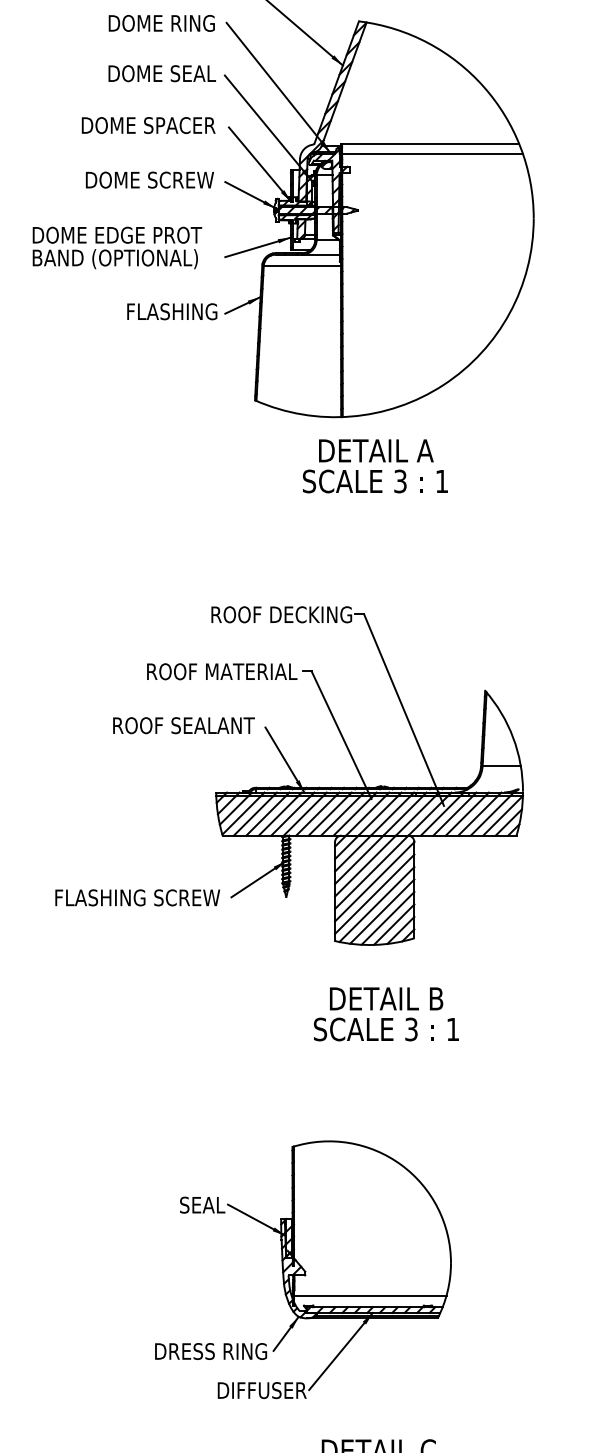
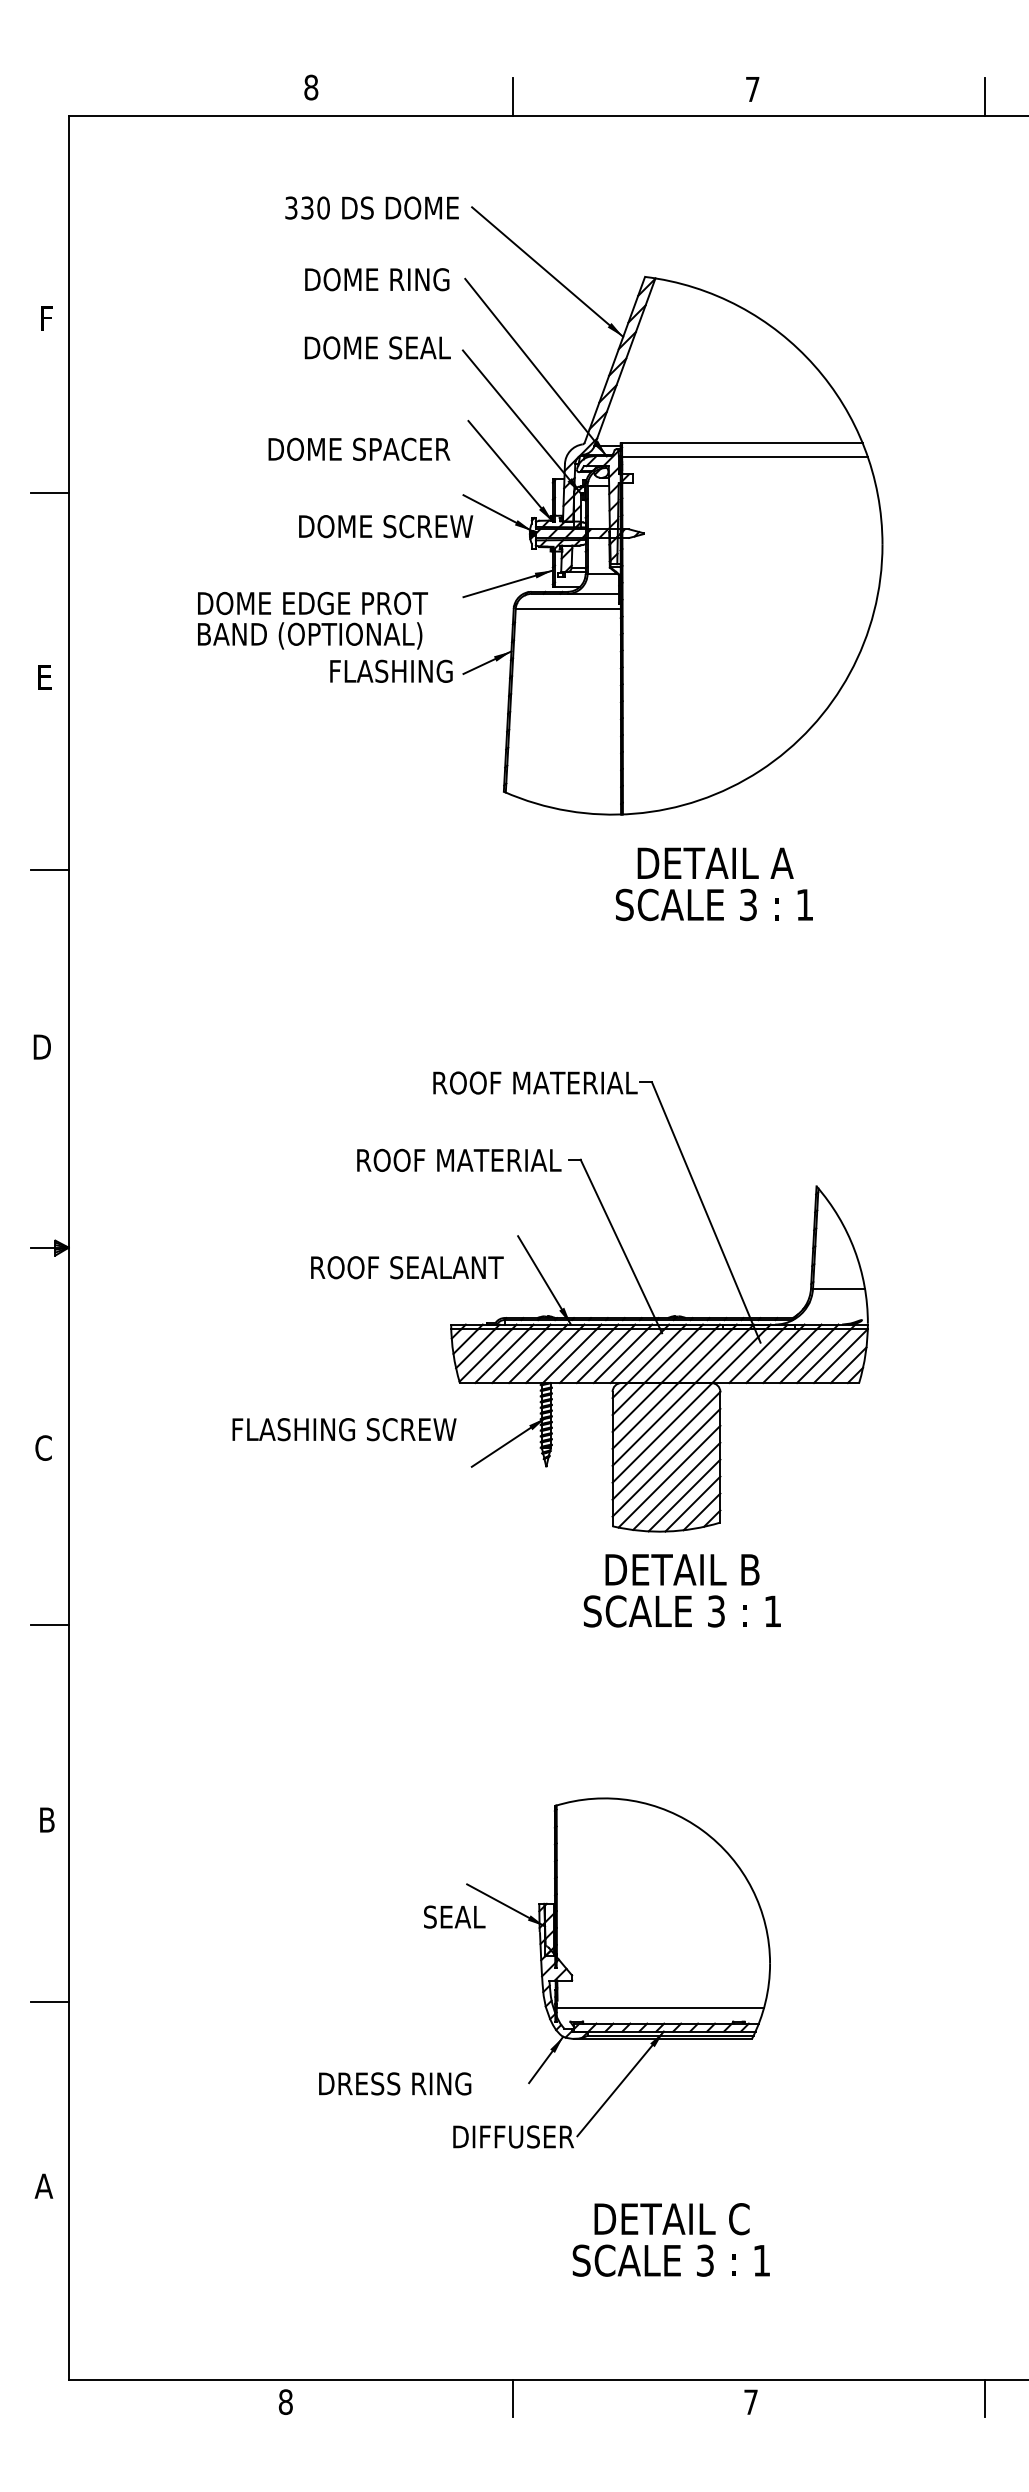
text: (148, 124) -> (359, 448), moved
text: (150, 180) -> (386, 526), moved
text: (117, 247) -> (312, 620), moved
text: (374, 466) -> (713, 884), moved
text: (278, 614) -> (535, 1082), ROOF DECKING -> ROOF MATERIAL
text: (184, 725) -> (407, 1267), moved
text: (137, 897) -> (344, 1429), moved
text: (385, 1014) -> (681, 1590), moved
text: (202, 1204) -> (454, 1916), moved
text: (211, 1351) -> (395, 2083), moved

